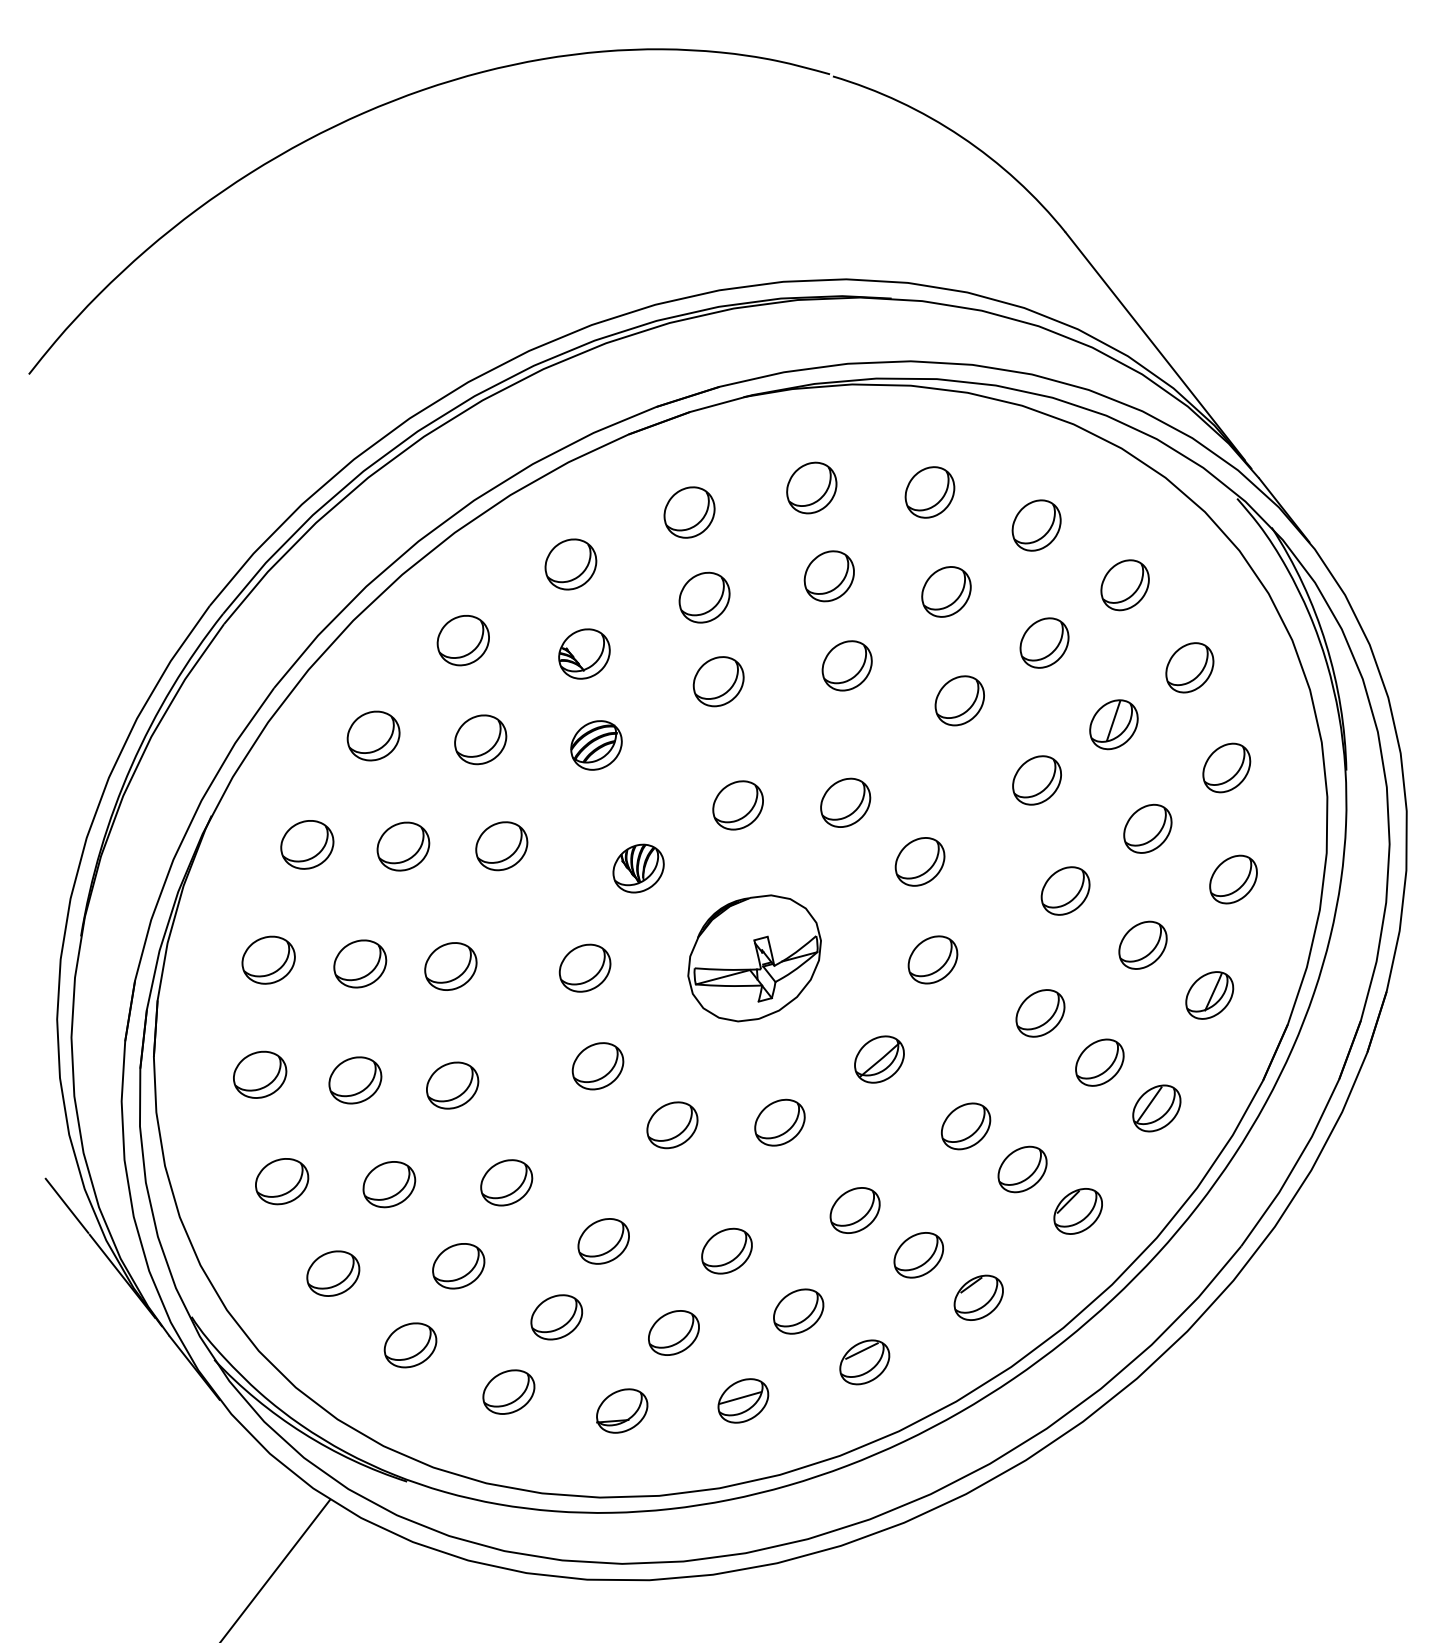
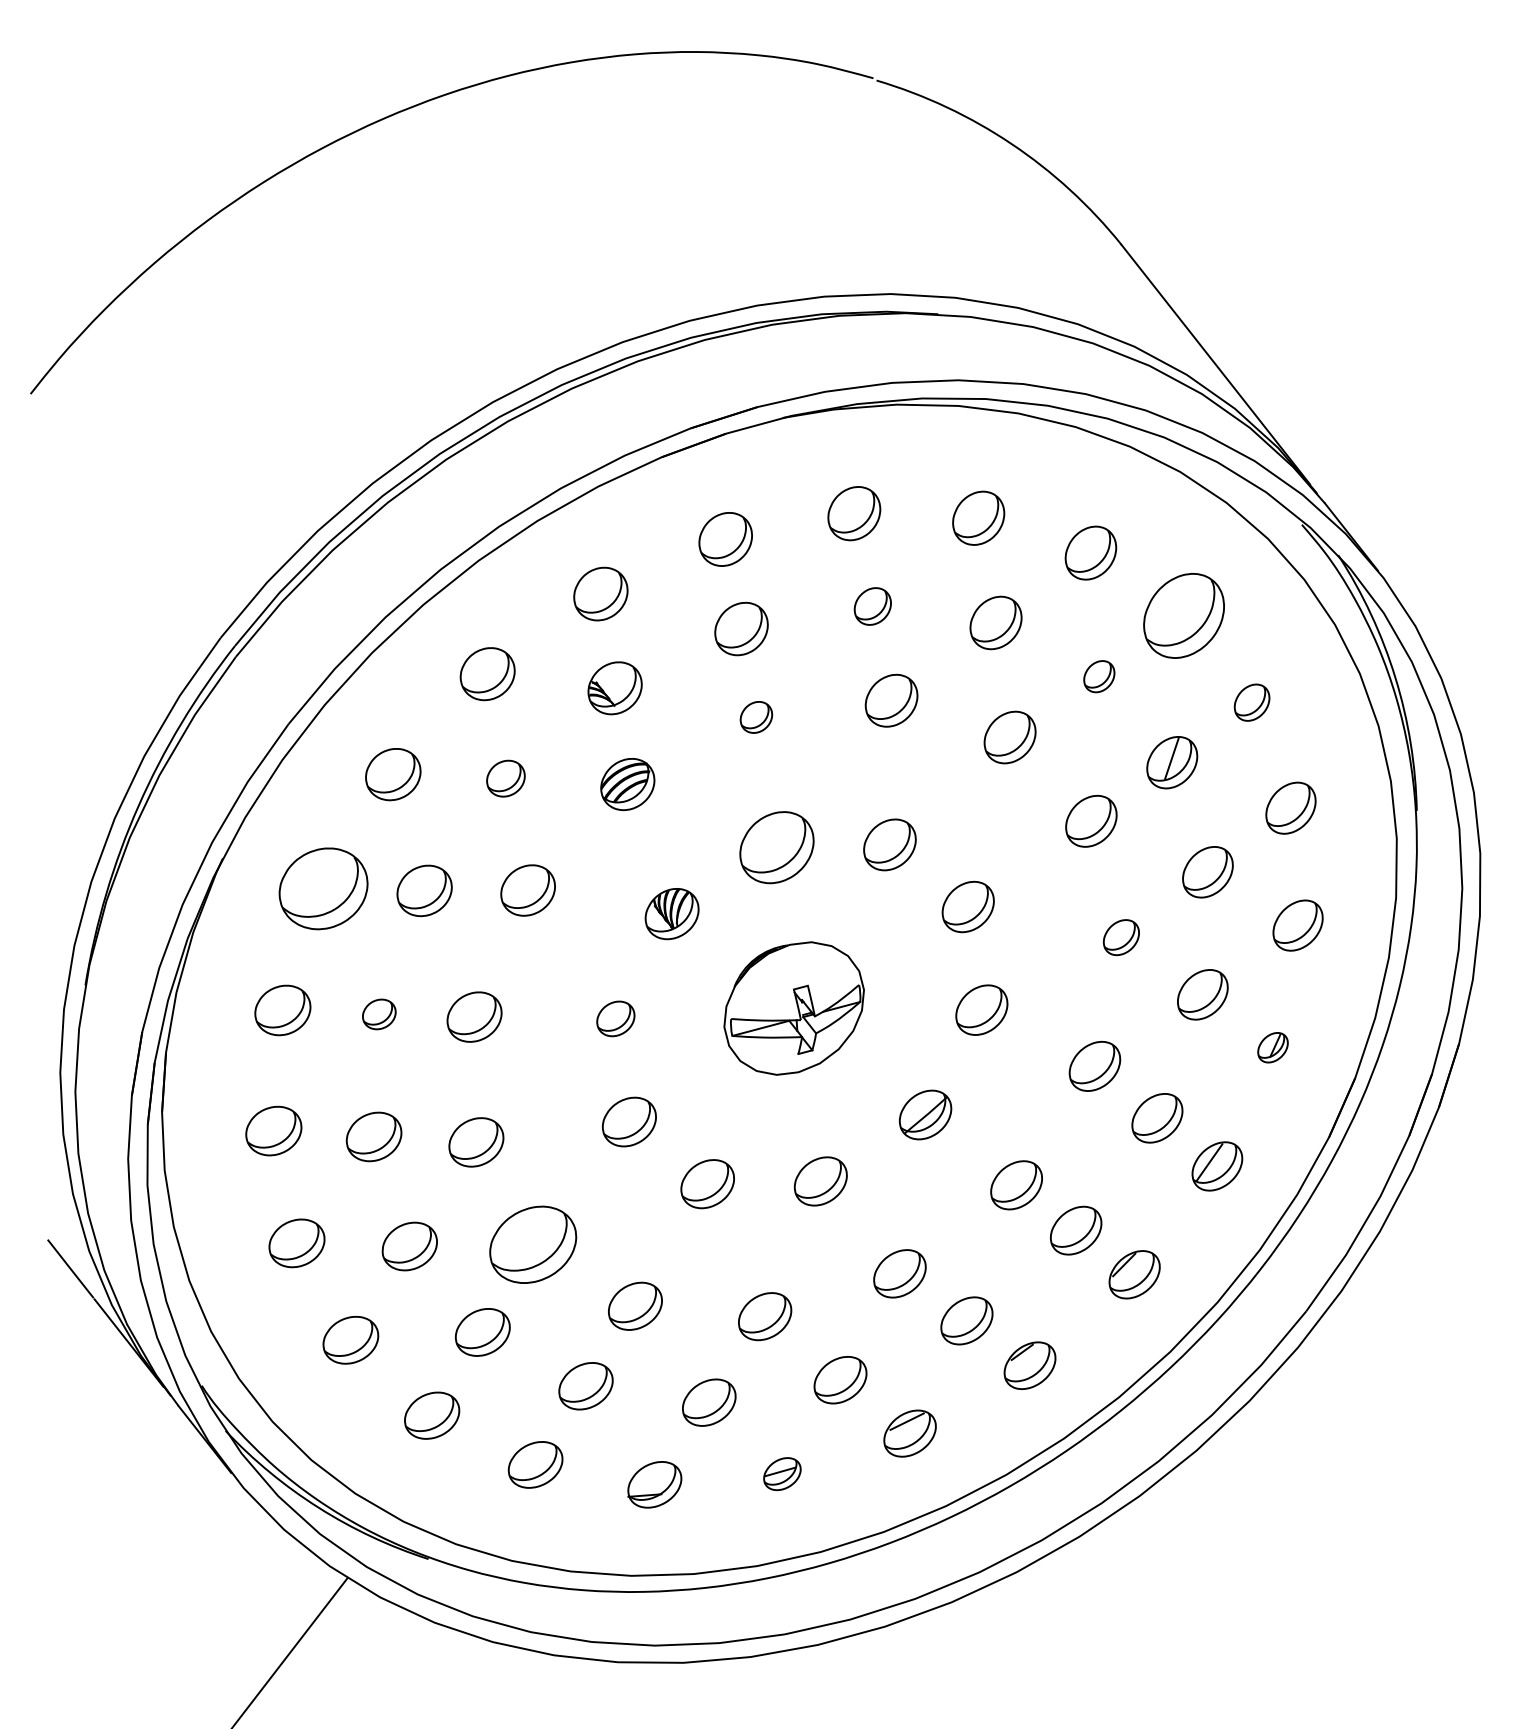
part: (829, 576) -> (872, 606), size x0.7
part: (1124, 584) -> (1183, 615), size x1.6
part: (1044, 642) -> (1099, 676), size x0.6
part: (1189, 667) -> (1251, 702), size x0.7
part: (718, 681) -> (756, 717), size x0.6
part: (480, 739) -> (505, 778), size x0.7
part: (737, 805) -> (776, 847), size x1.4
part: (307, 845) -> (323, 889), size x1.6
part: (1065, 890) -> (1121, 937), size x0.7
part: (360, 964) -> (379, 1014), size x0.6
part: (584, 967) -> (615, 1018), size x0.7
part: (1209, 995) -> (1272, 1047), size x0.6
part: (506, 1182) -> (533, 1244), size x1.6
part: (743, 1400) -> (782, 1473), size x0.7

